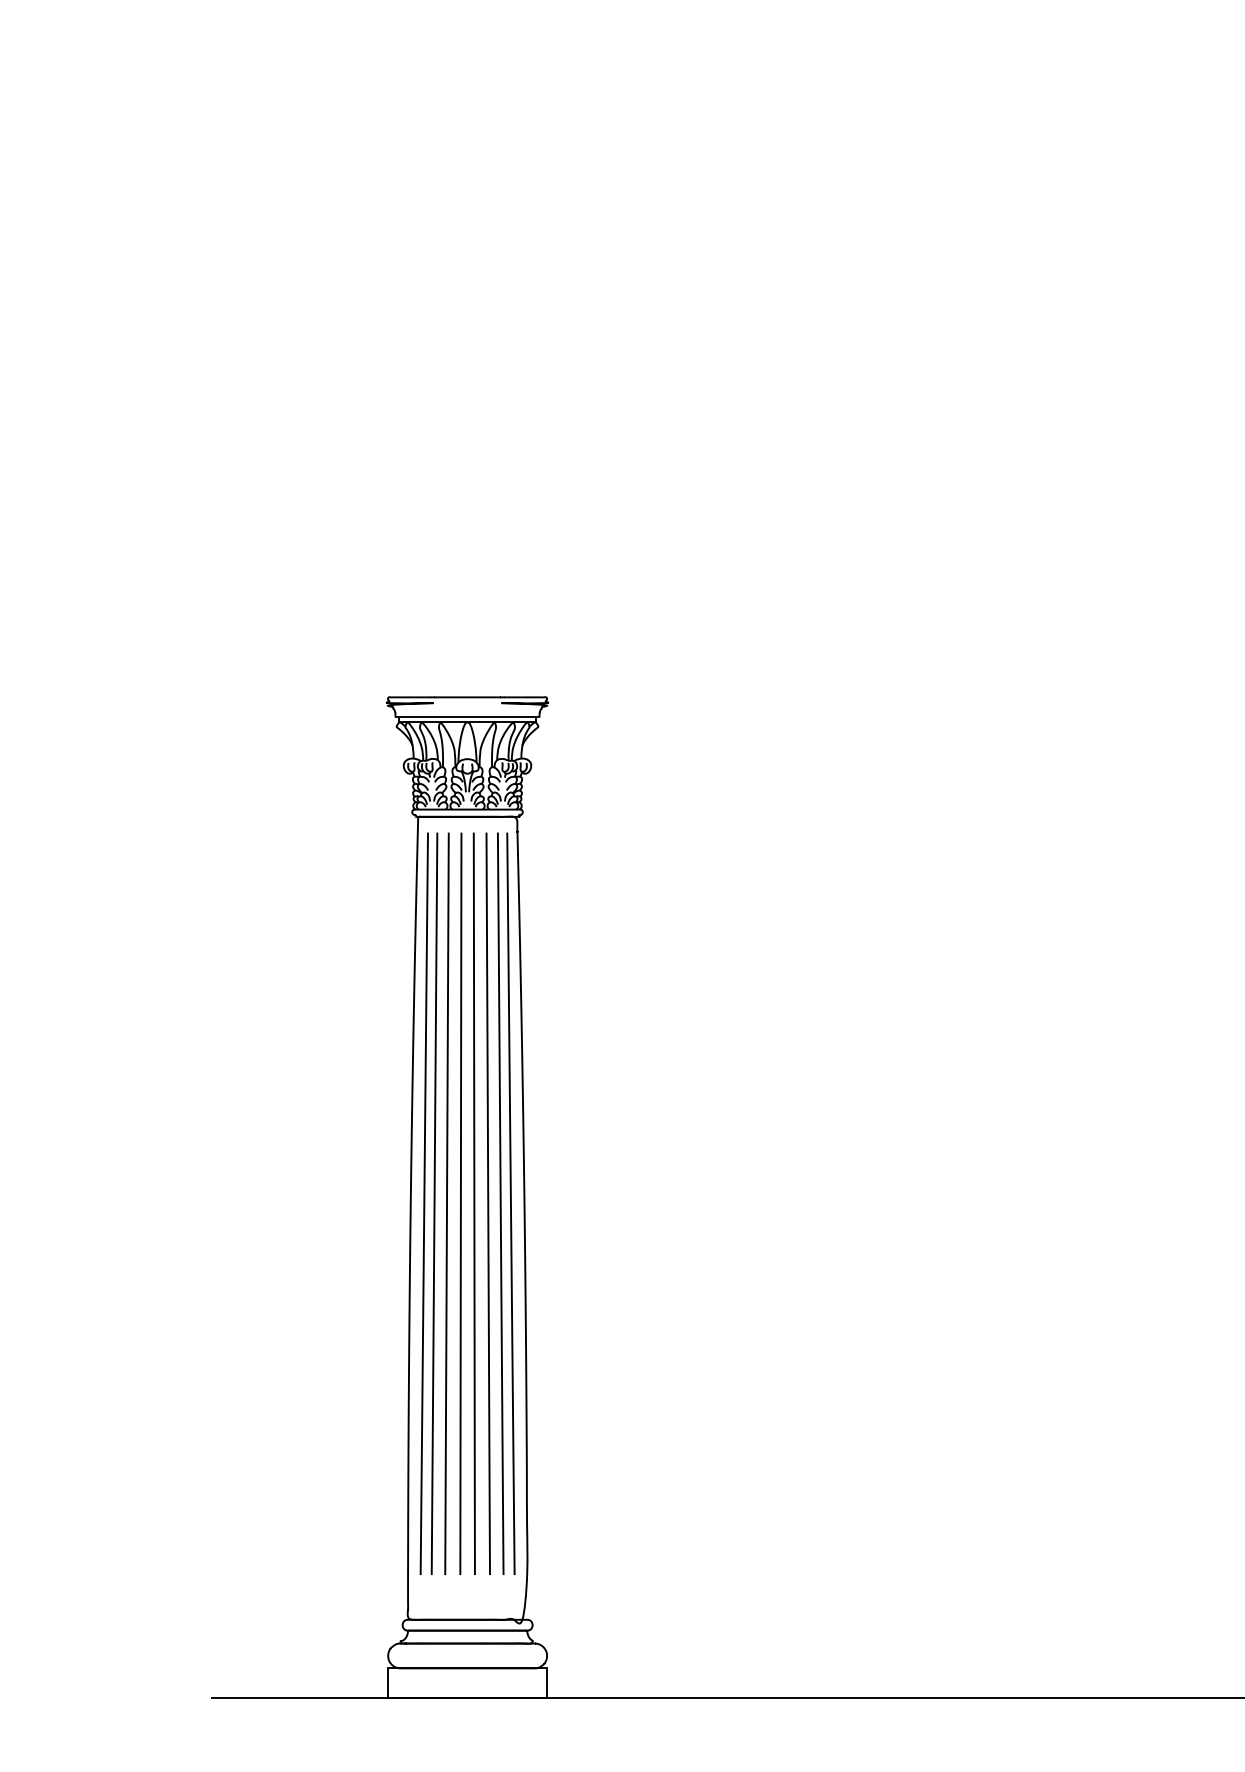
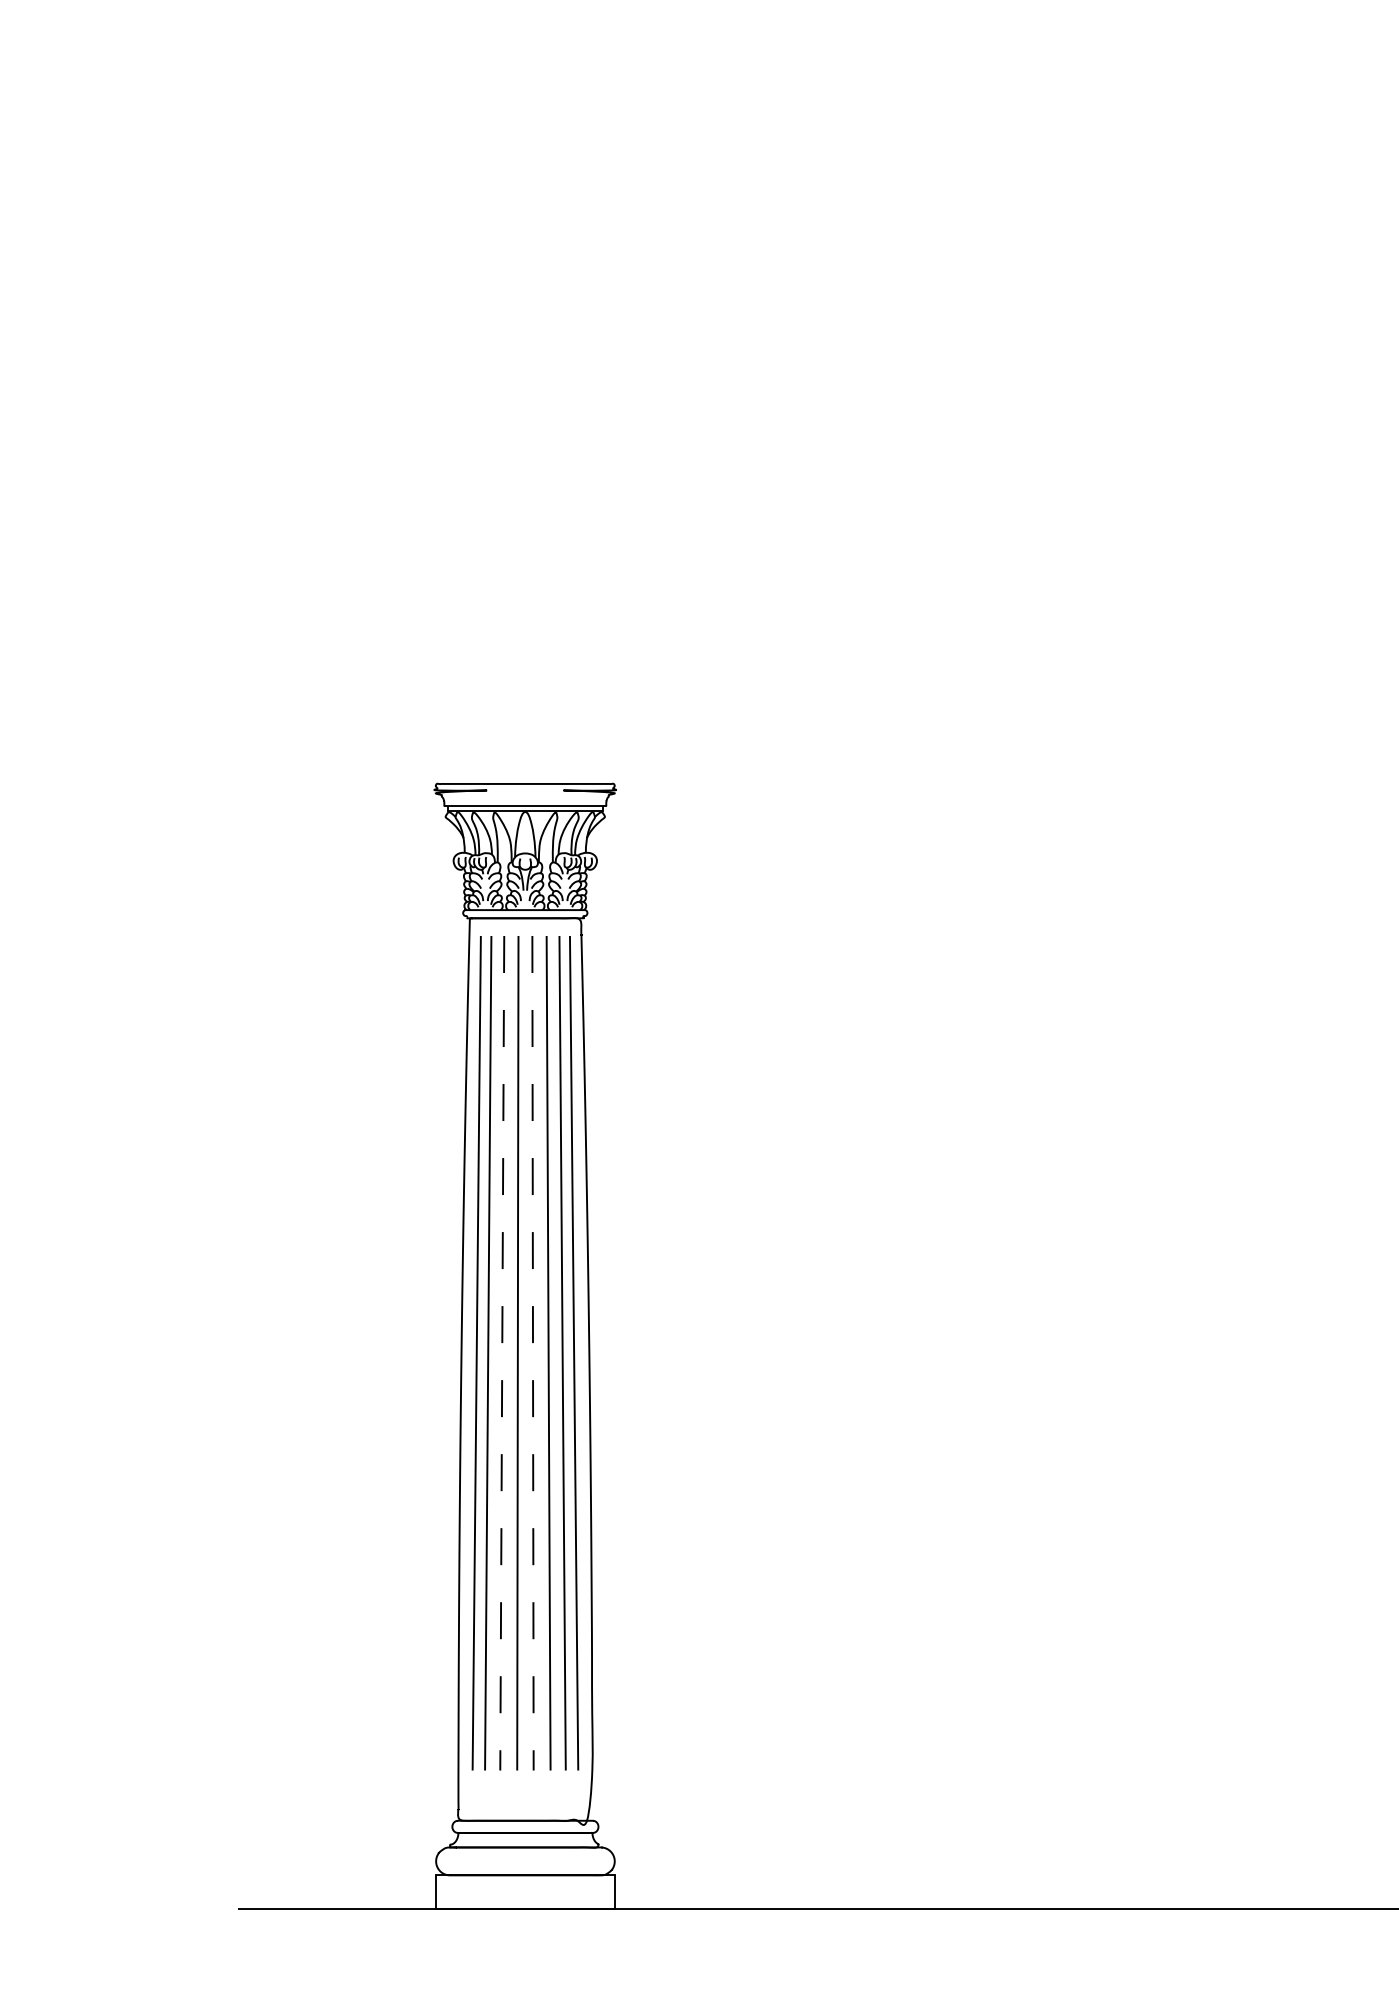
line: (447, 1204) -> (502, 1353), solid -> dashed
line: (474, 1204) -> (533, 1353), solid -> dashed

